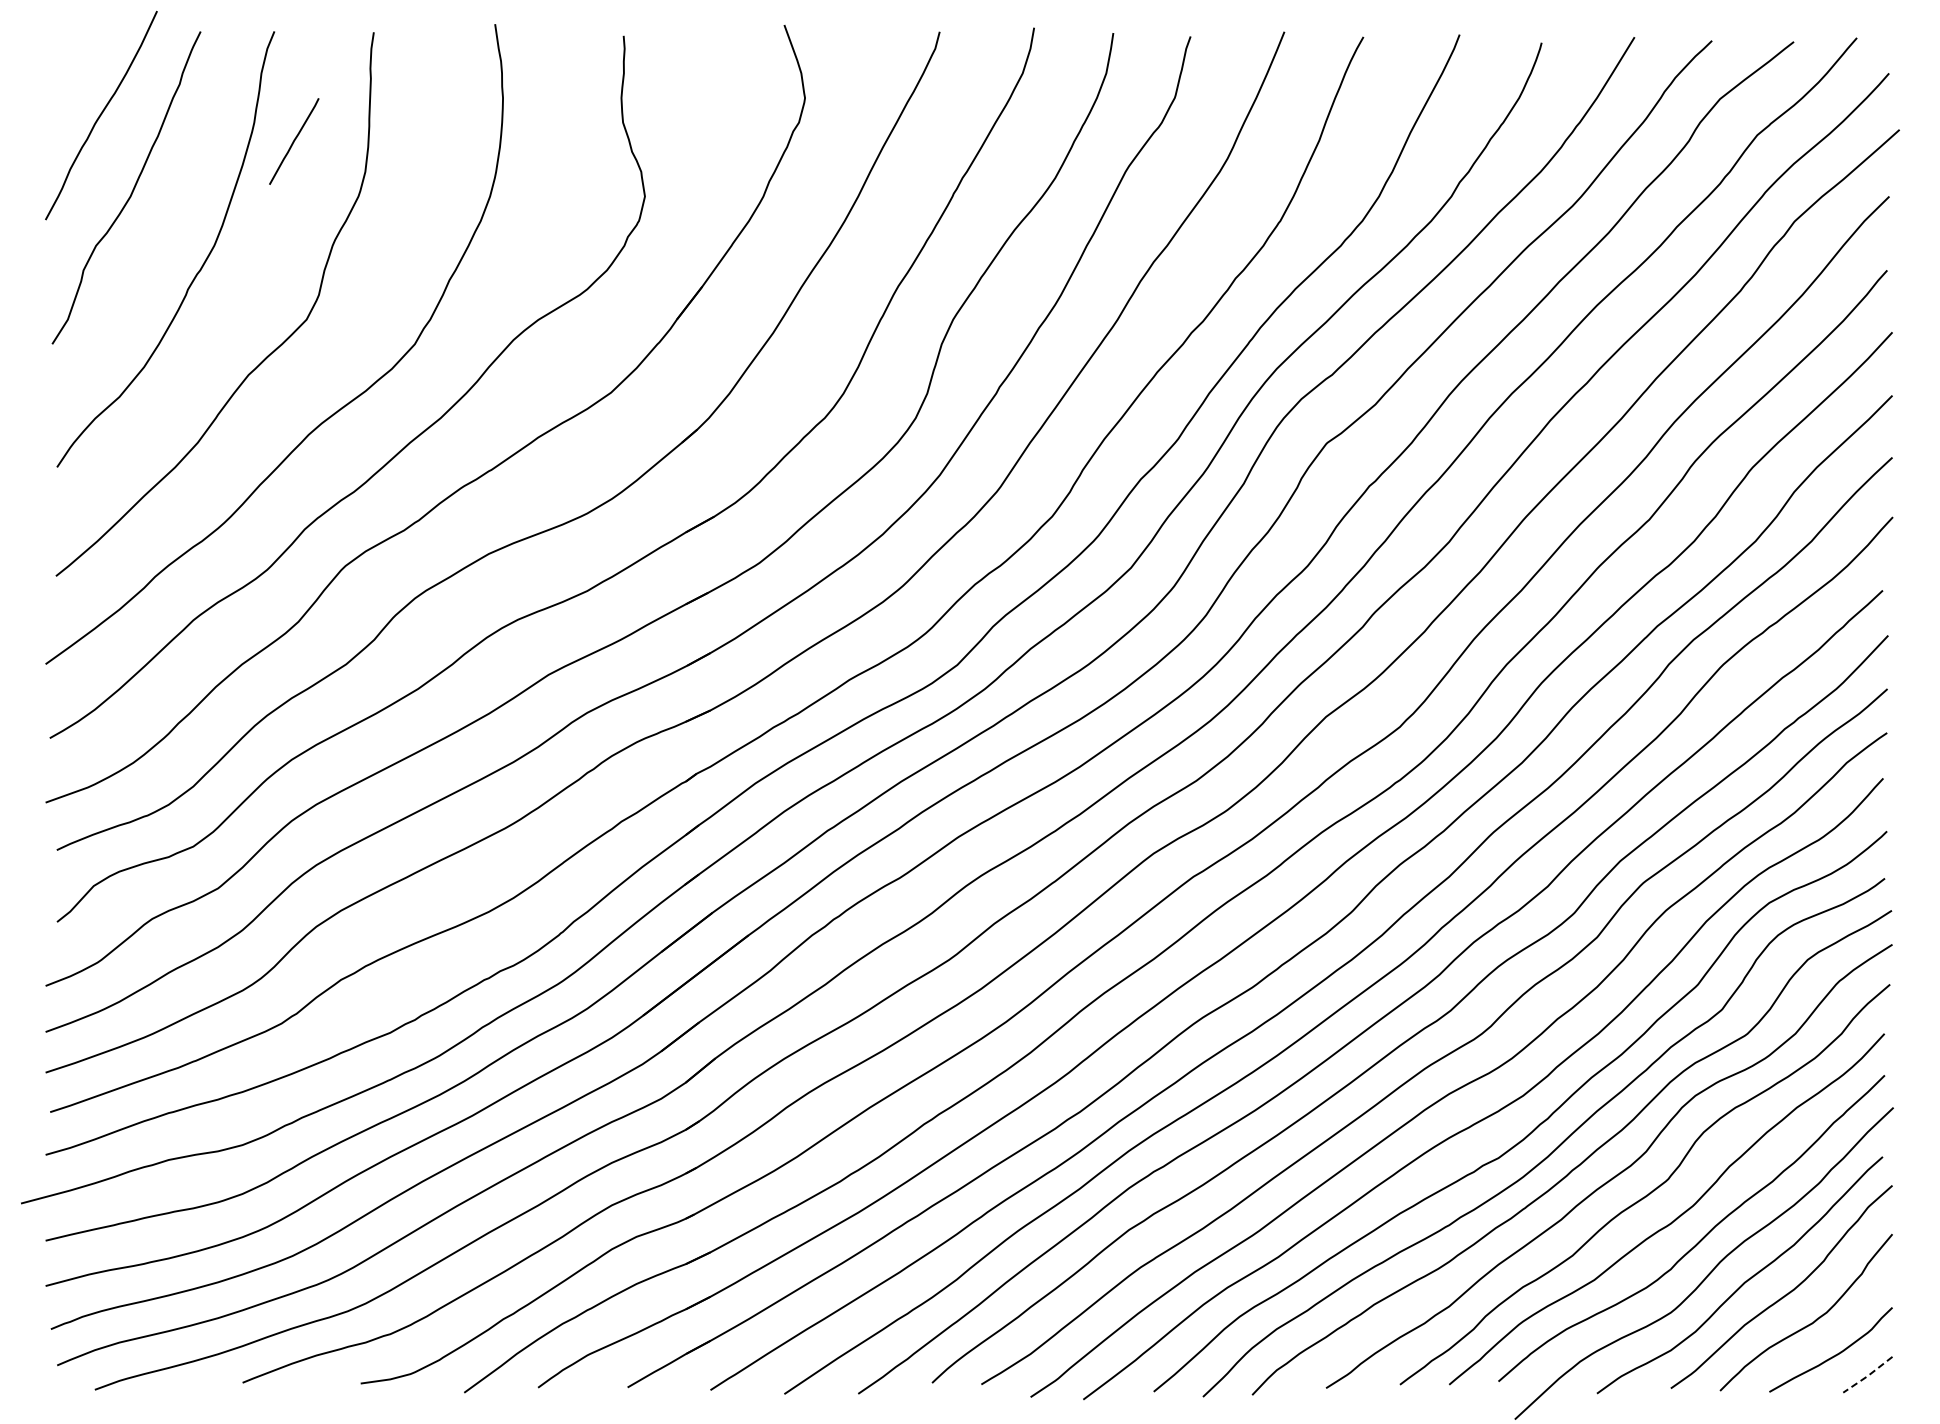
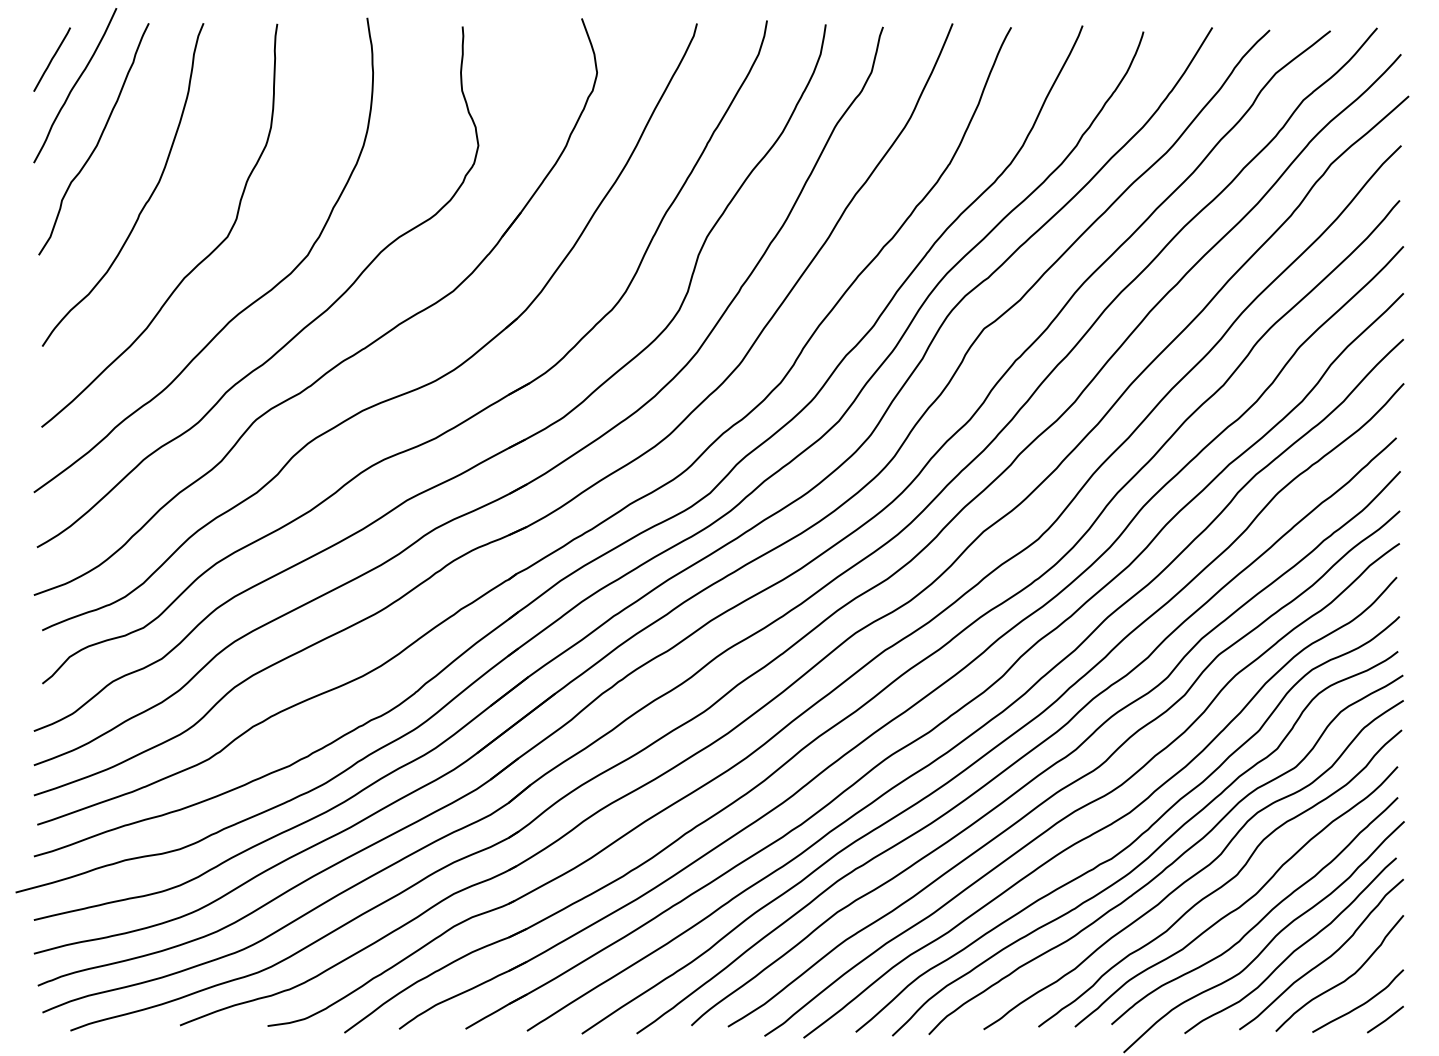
line: (294, 141) -> (52, 59), moved
line: (1867, 1376) -> (1385, 1020), dashed -> solid

